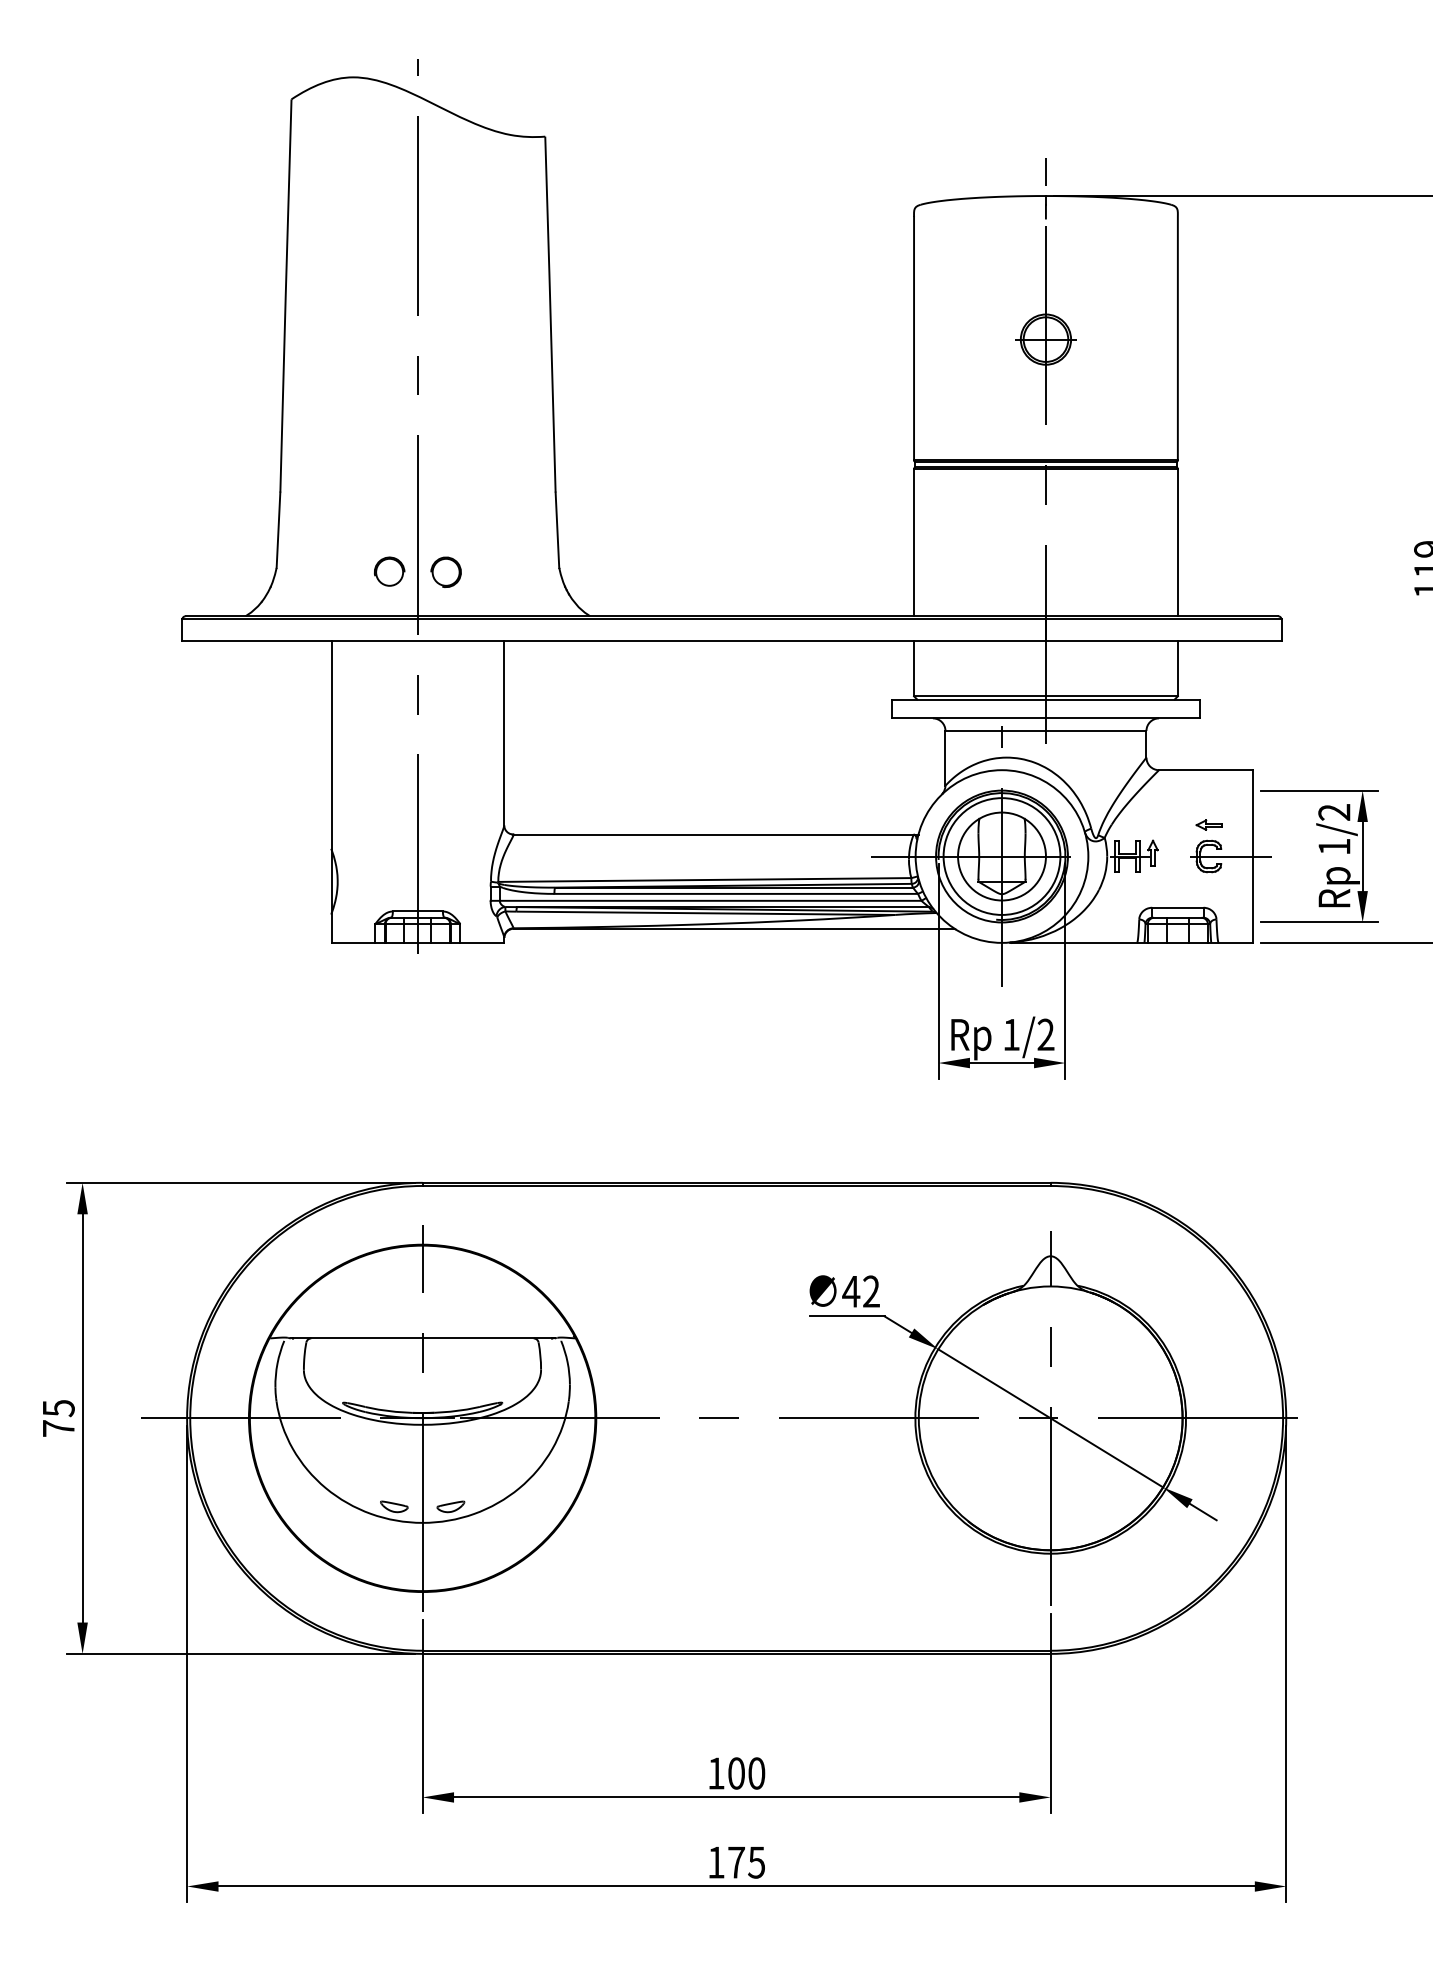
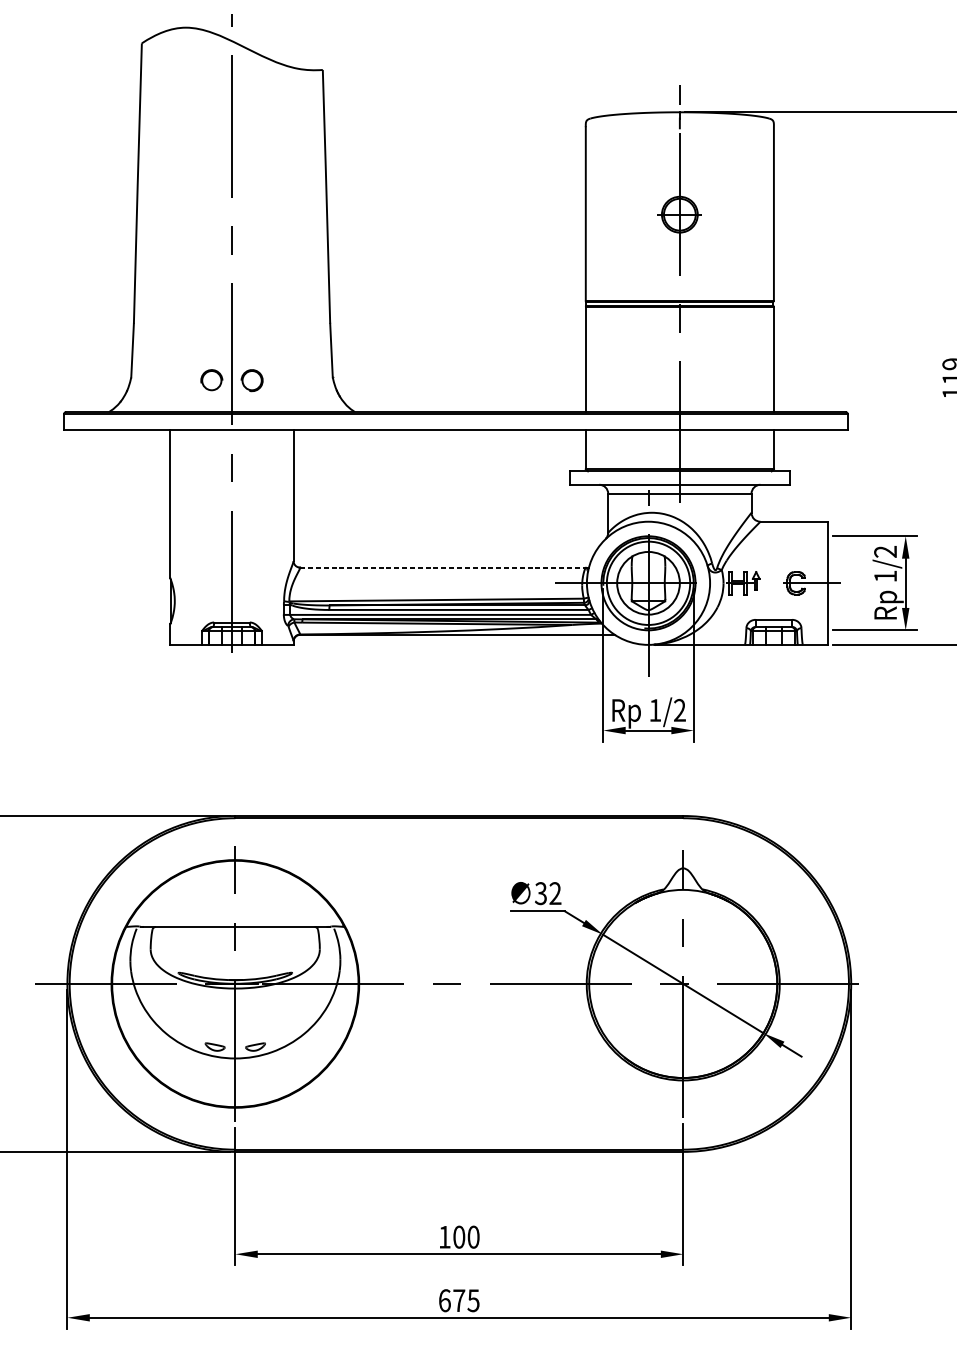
part: (1208, 824) -> (795, 560), removed
line: (714, 834) -> (443, 567), solid -> dashed
text: (851, 1291) -> (541, 893), 42 -> 32
text: (716, 1862) -> (444, 1300), 175 -> 675

